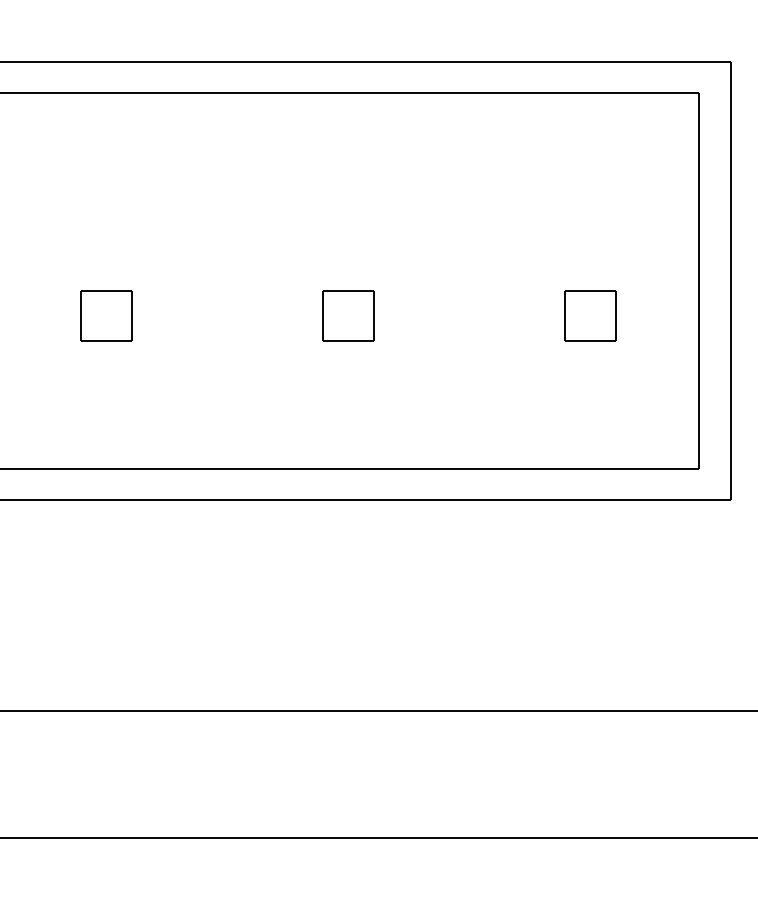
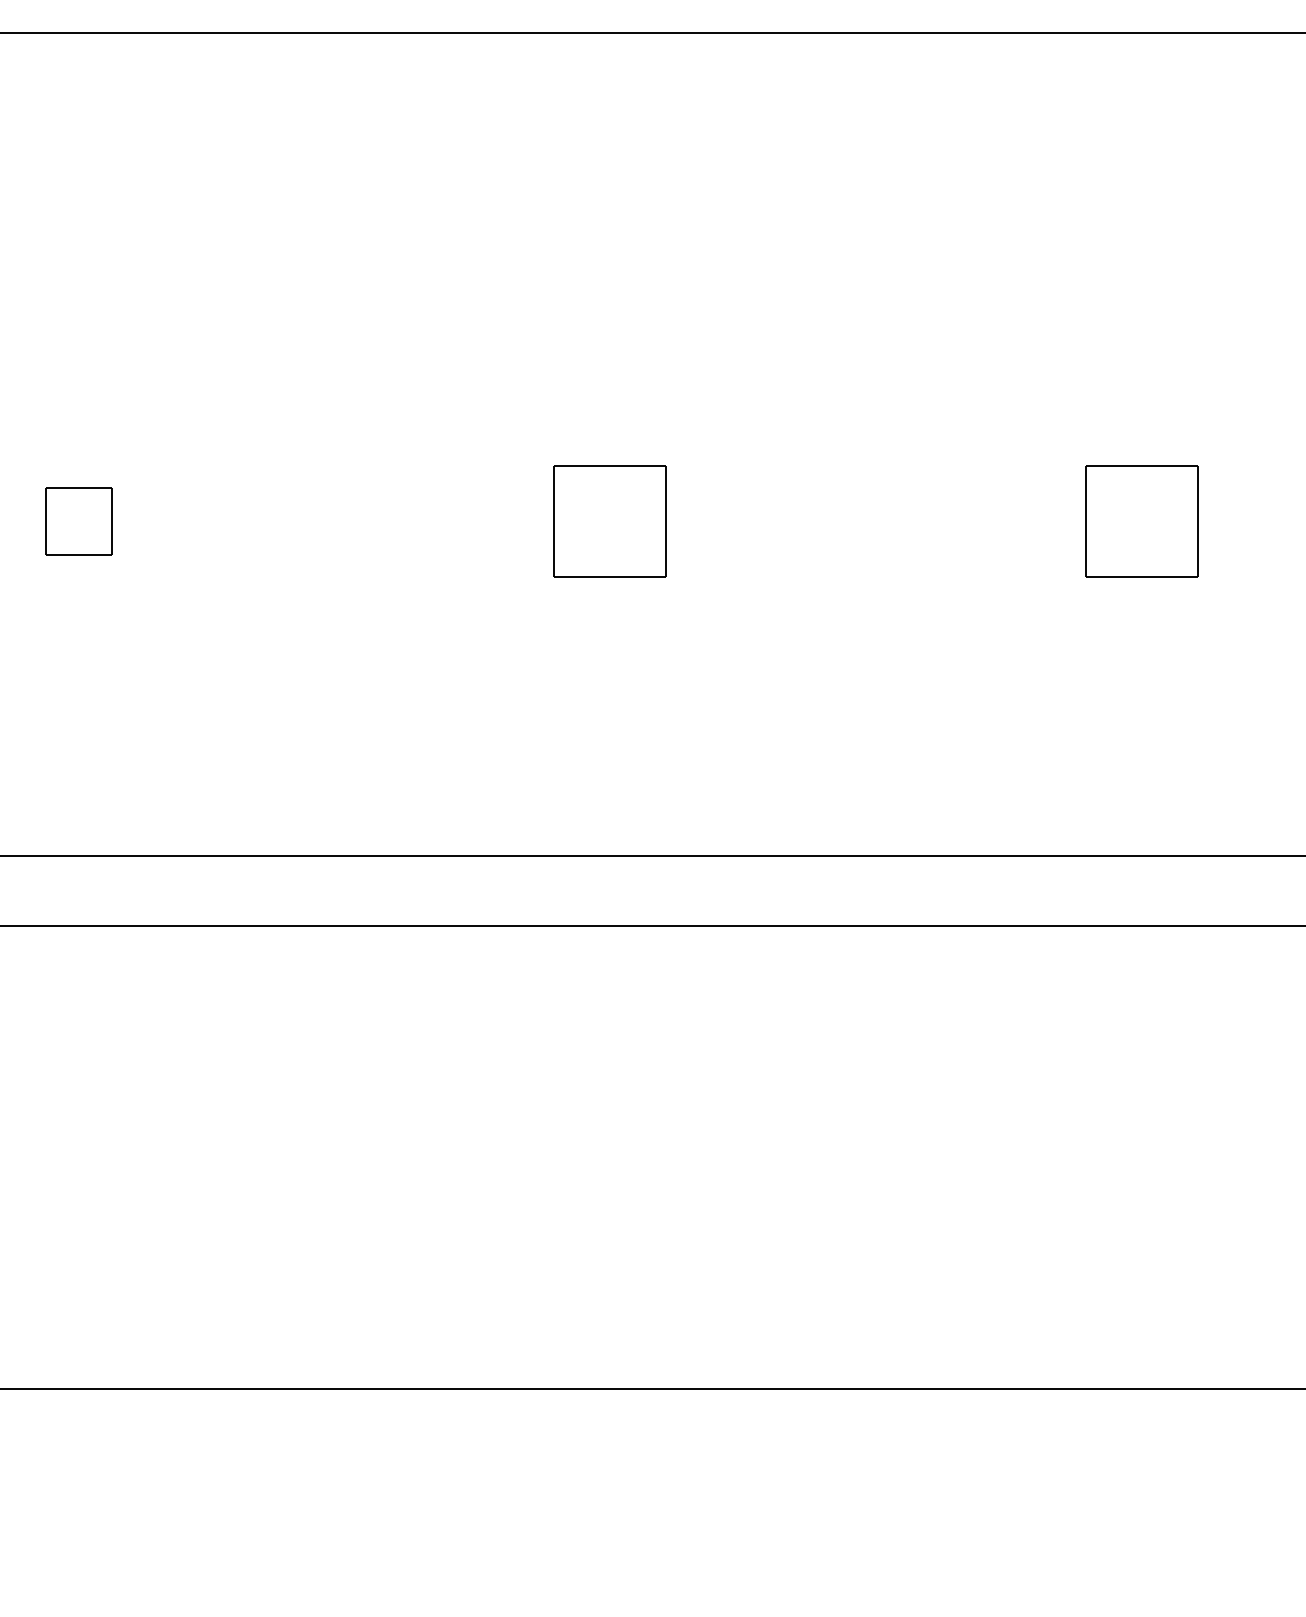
part: (106, 315) -> (79, 520), size x0.6

